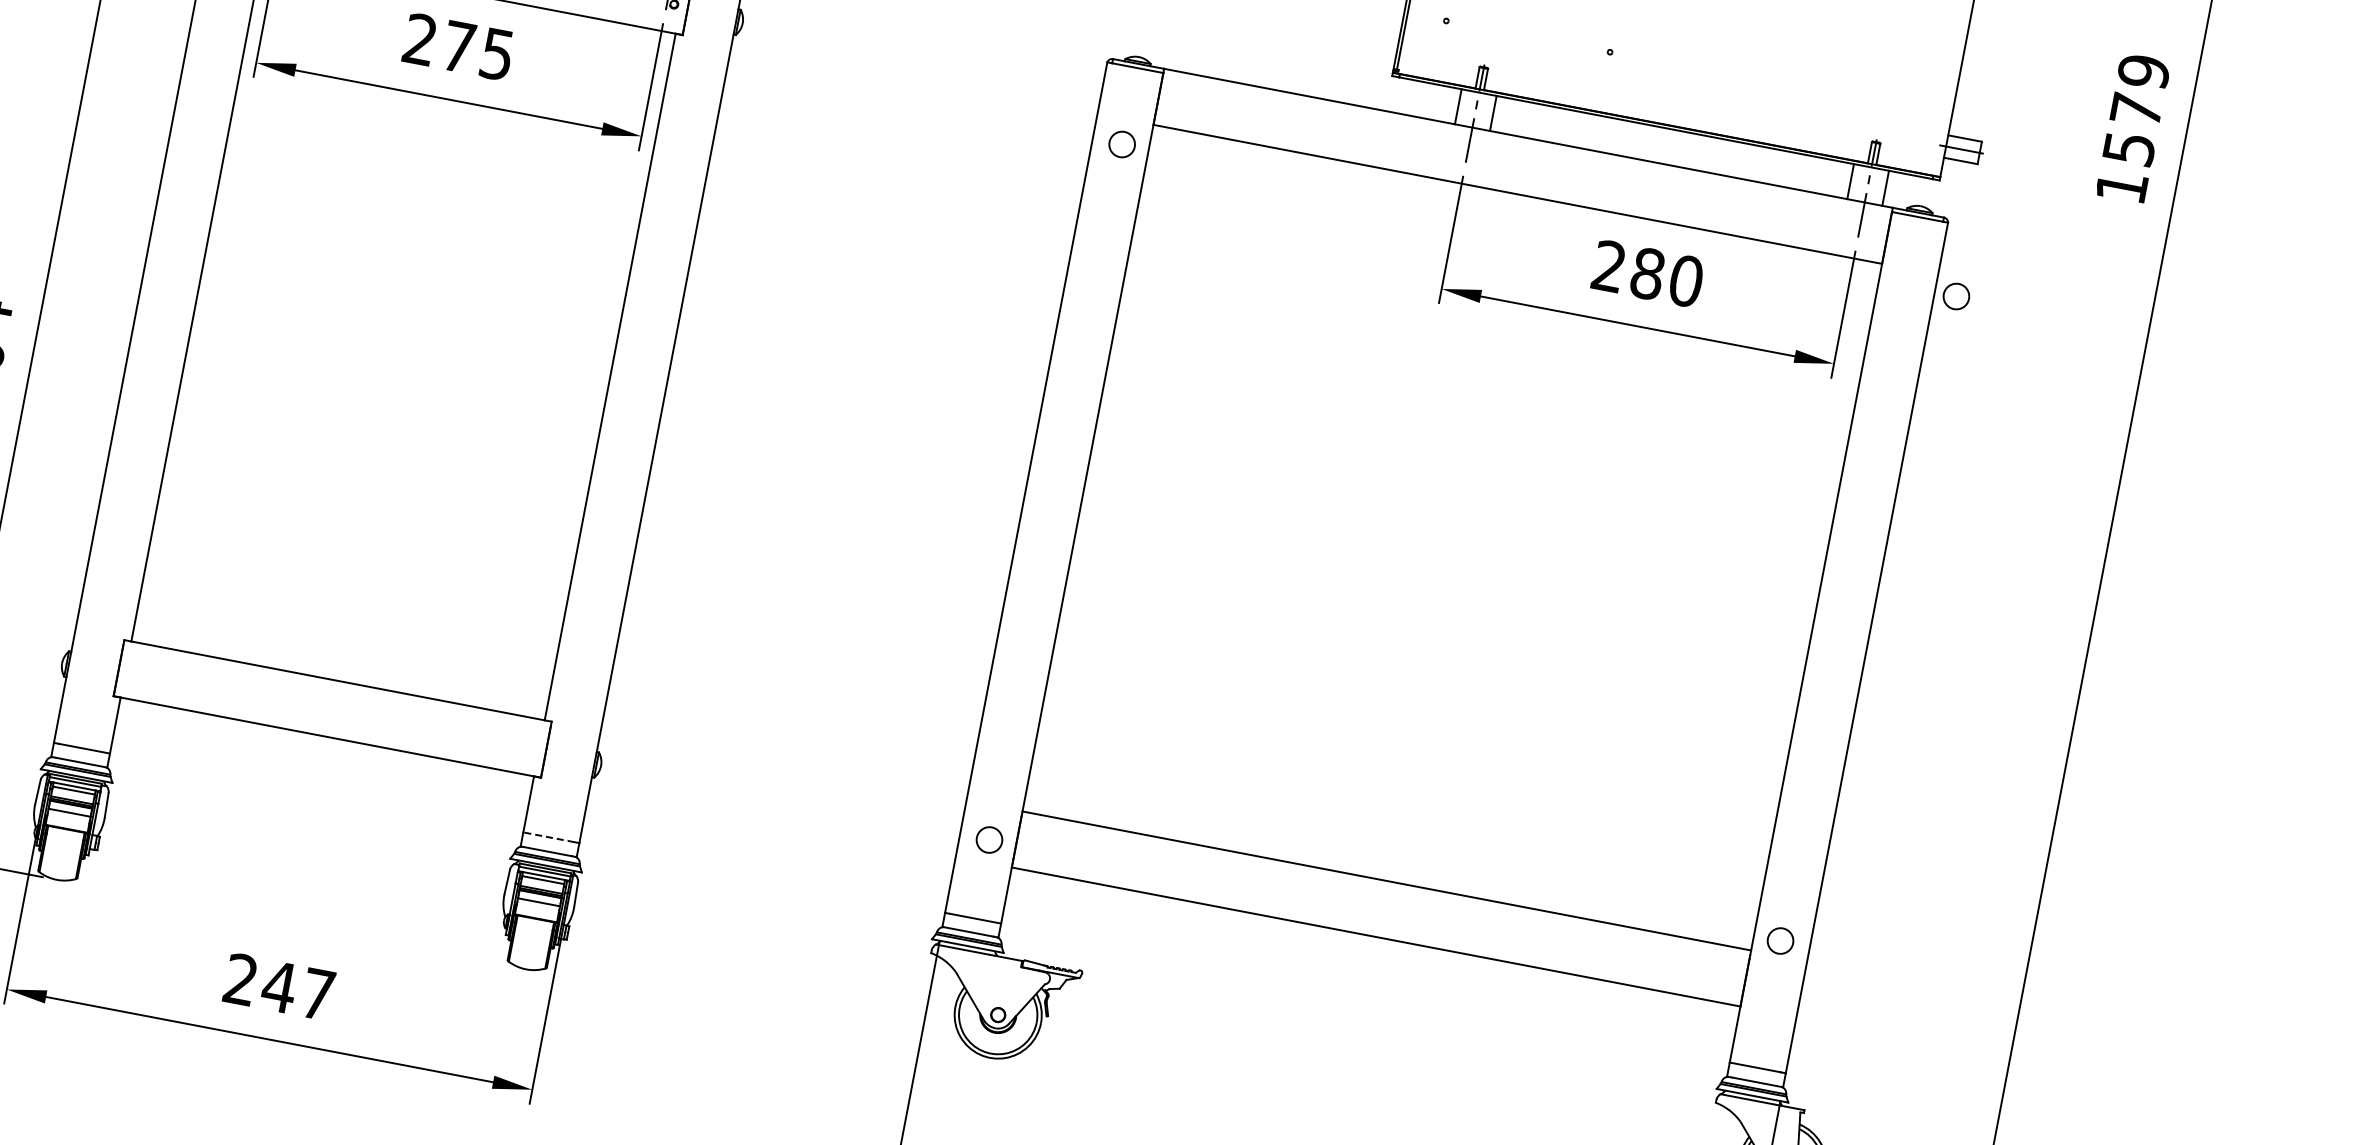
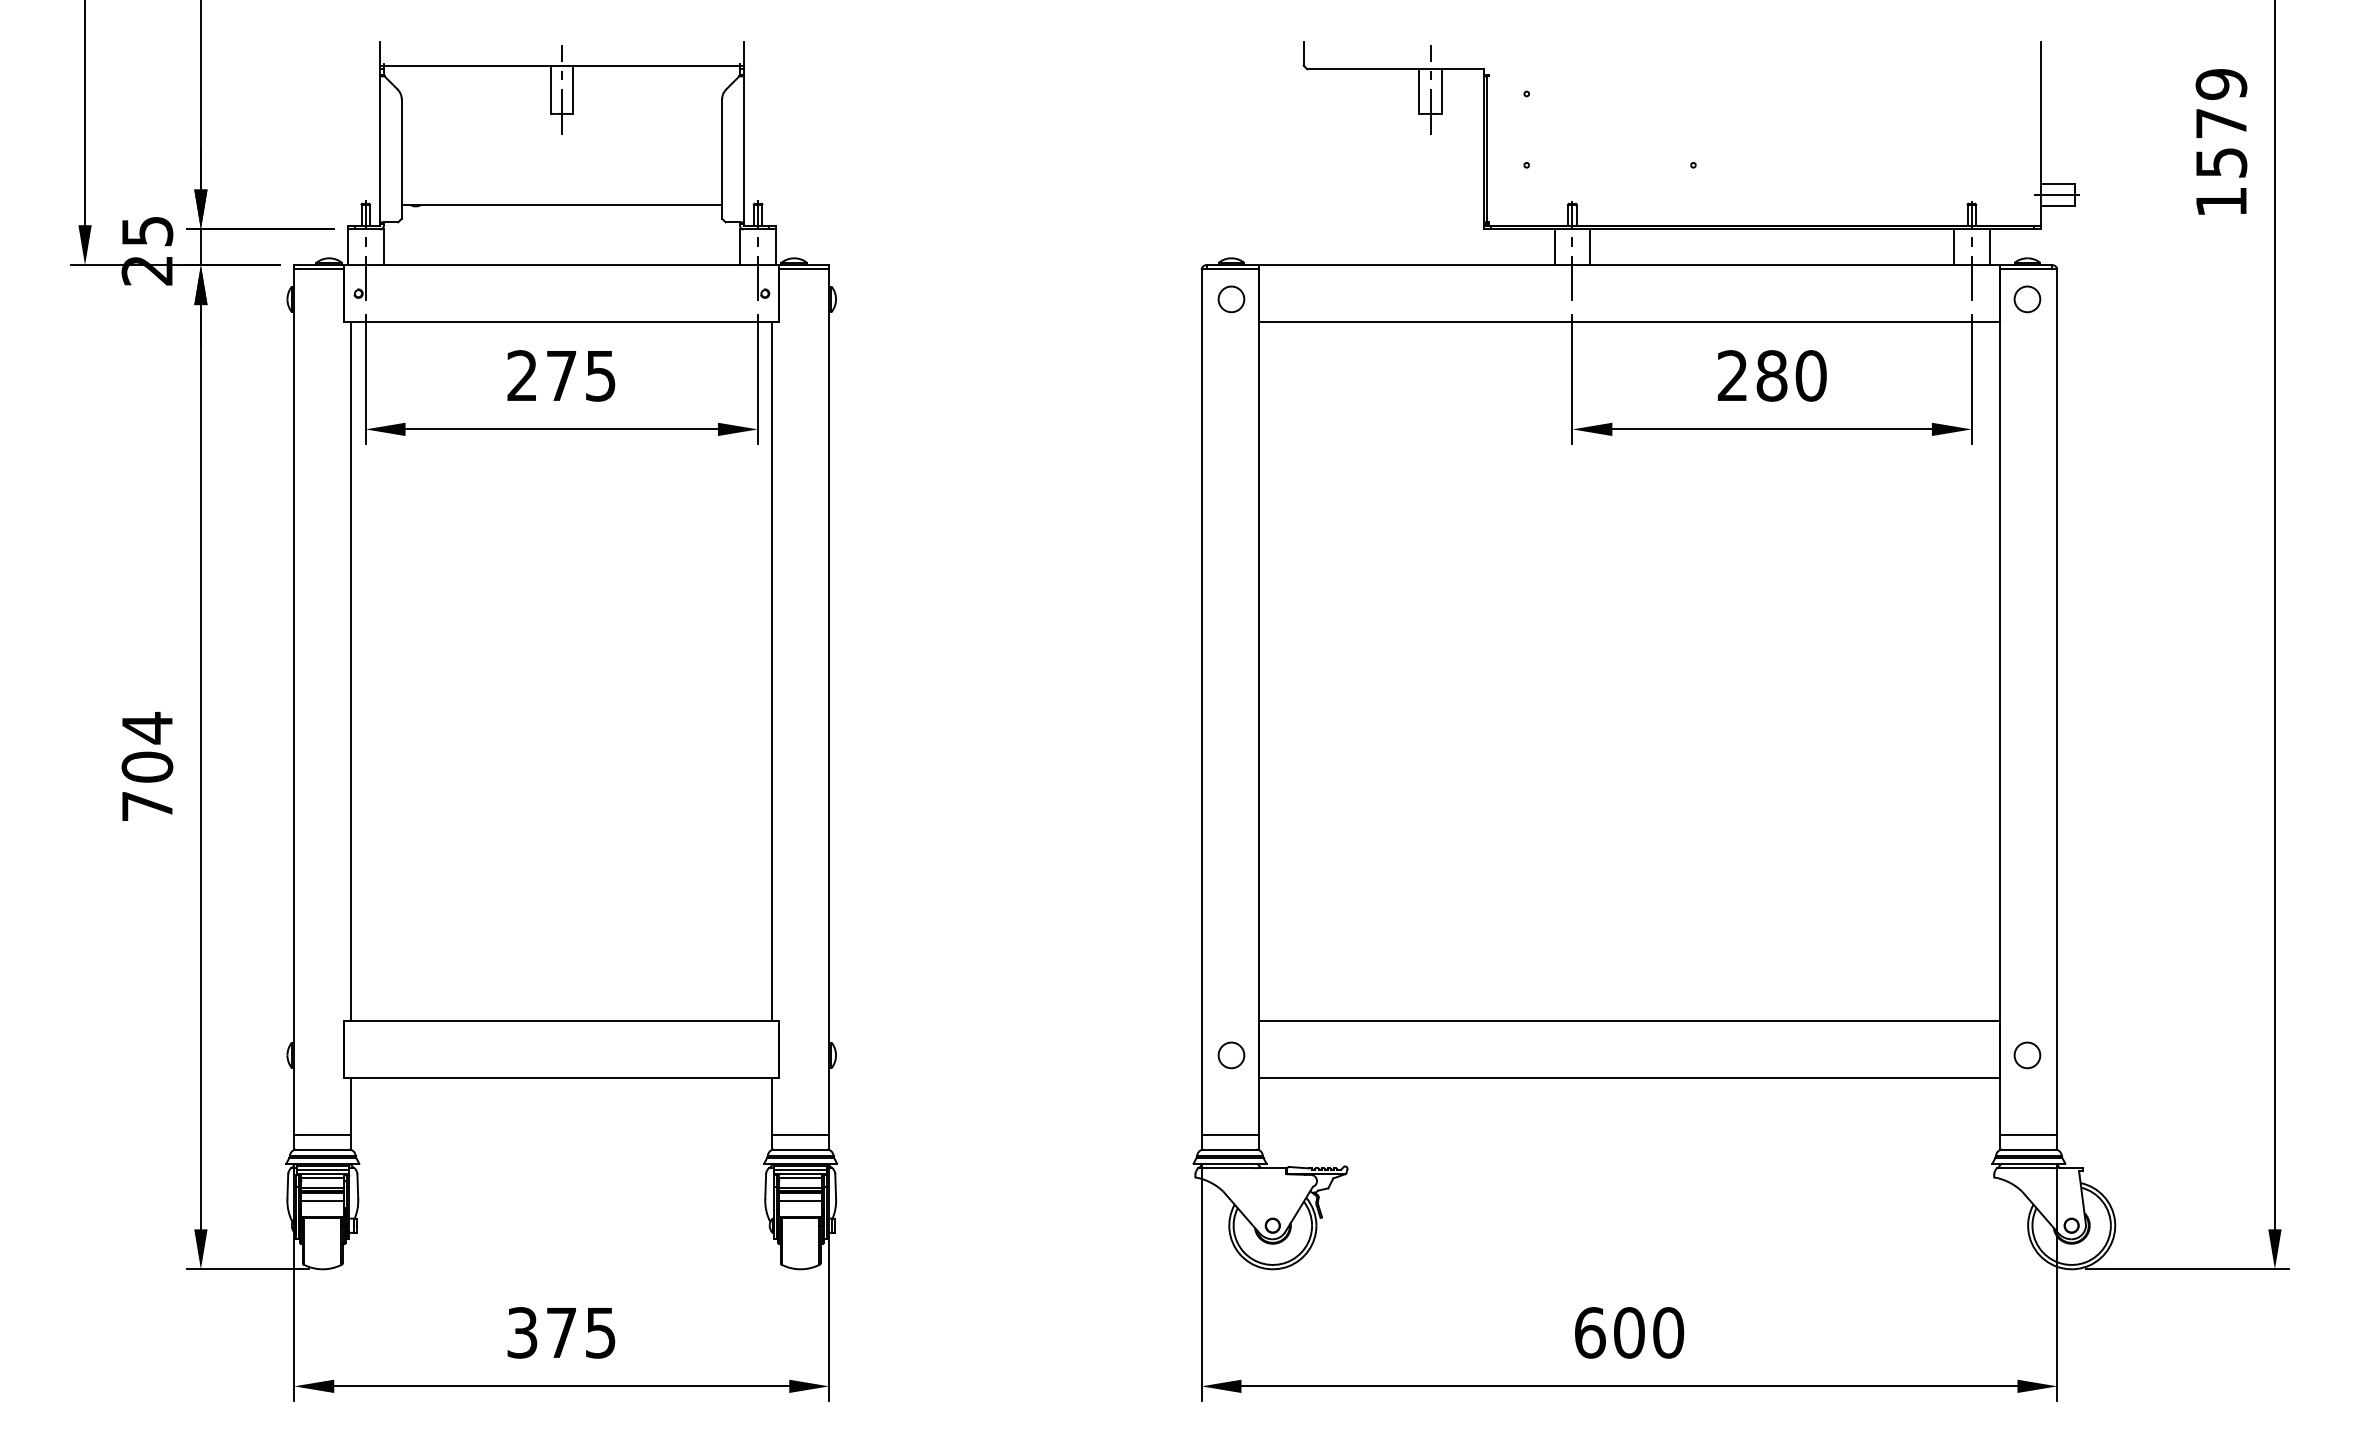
circle: (1122, 144) -> (1231, 299), moved
circle: (1956, 296) -> (2027, 299), moved
line: (548, 837) -> (797, 1135), dashed -> solid
circle: (1780, 941) -> (2027, 1055), moved
text: (279, 986) -> (561, 1332), 247 -> 375

